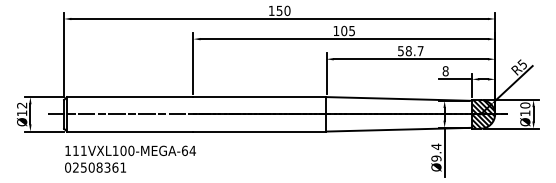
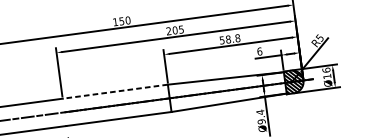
text: (336, 30) -> (168, 30), 105 -> 205
text: (420, 51) -> (237, 38), 58.7 -> 58.8
text: (445, 71) -> (259, 51), 8 -> 6
line: (259, 97) -> (115, 92), solid -> dashed
text: (525, 105) -> (326, 70), Ø10 -> Ø16

